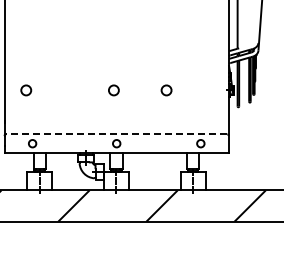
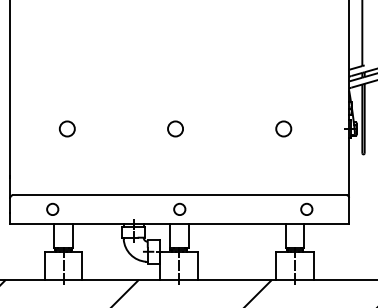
circle: (26, 90) -> (67, 129), moved
circle: (166, 90) -> (283, 129), moved
line: (116, 134) -> (179, 195), dashed -> solid

